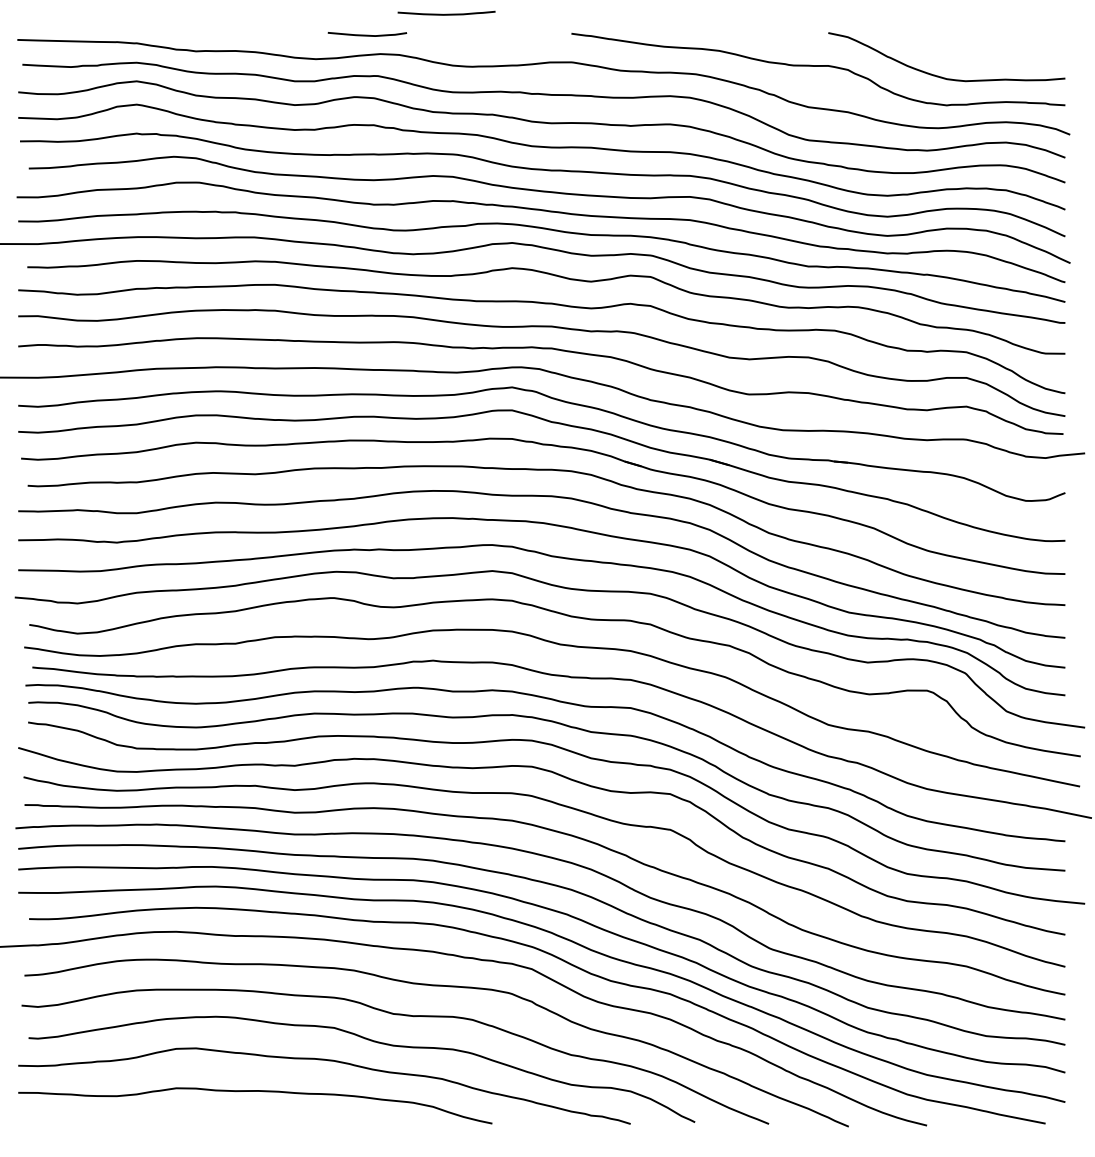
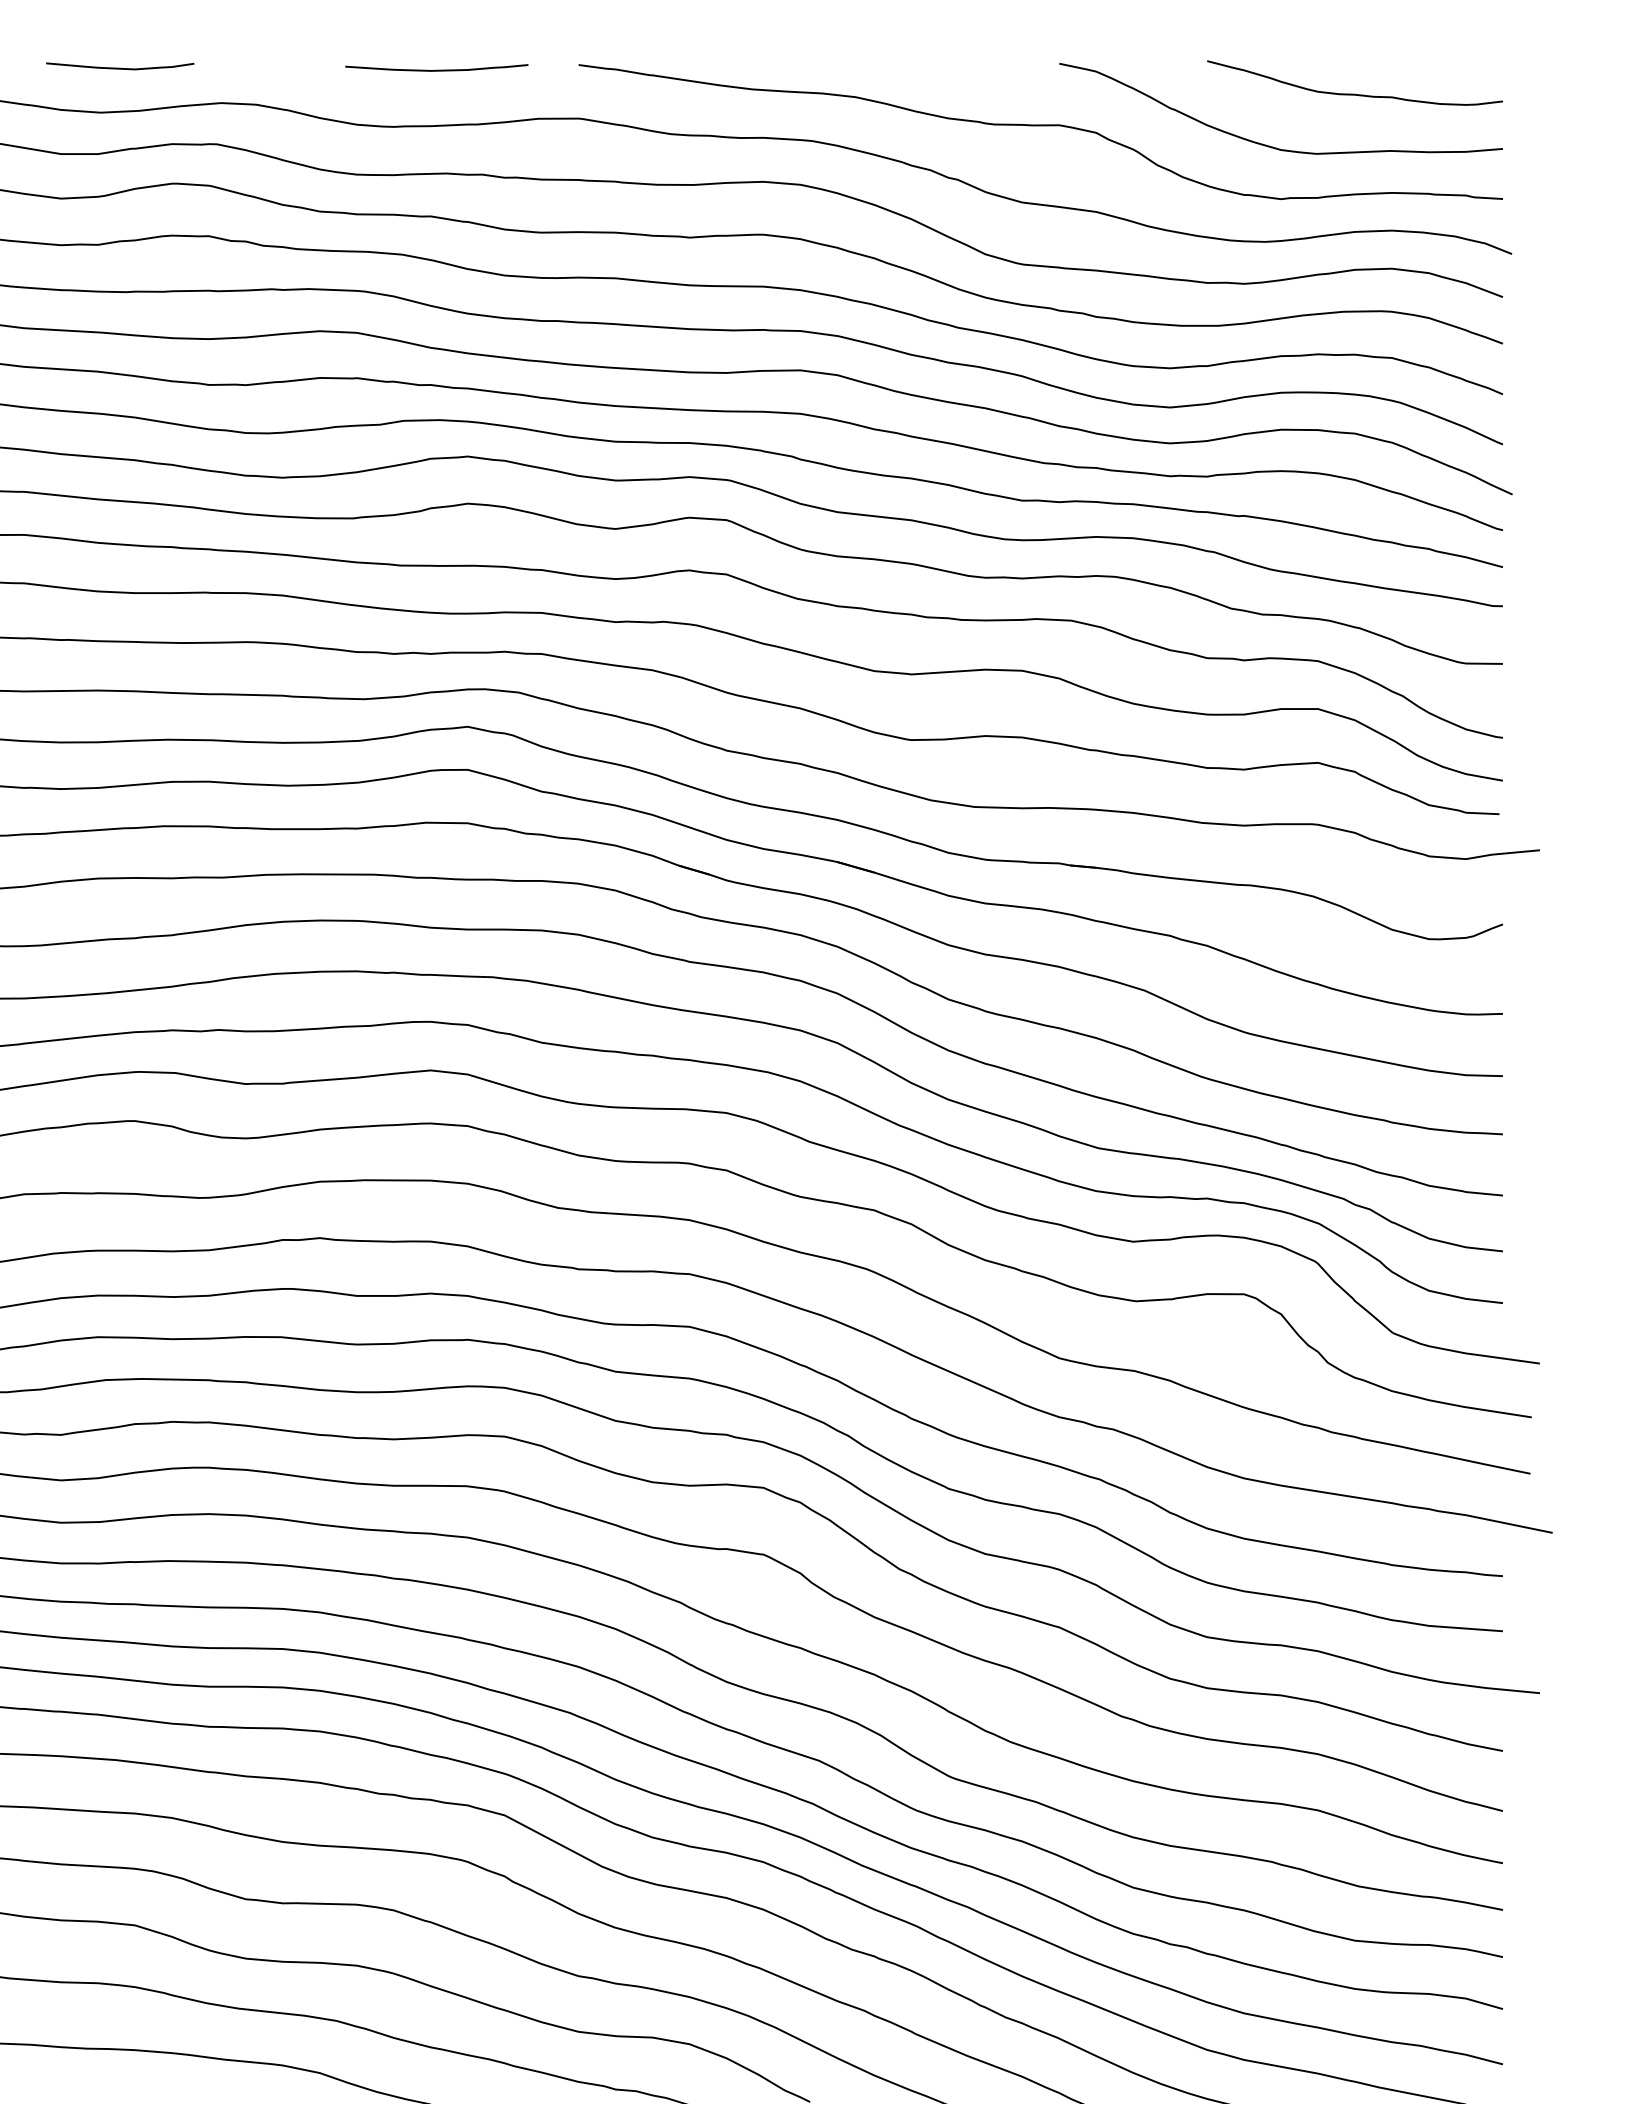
curve: (446, 13) -> (436, 68), moved
curve: (367, 34) -> (120, 66), moved
curve: (986, 48) -> (1355, 92), added

